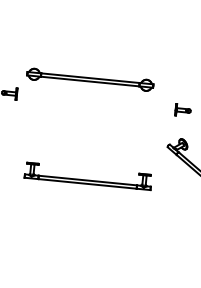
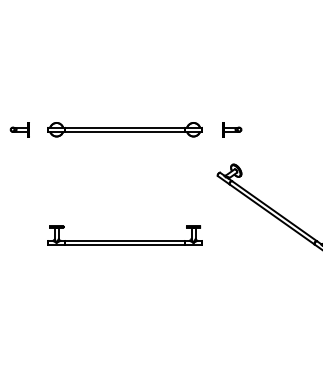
part: (89, 79) -> (124, 129), moved
part: (87, 176) -> (124, 235), moved

